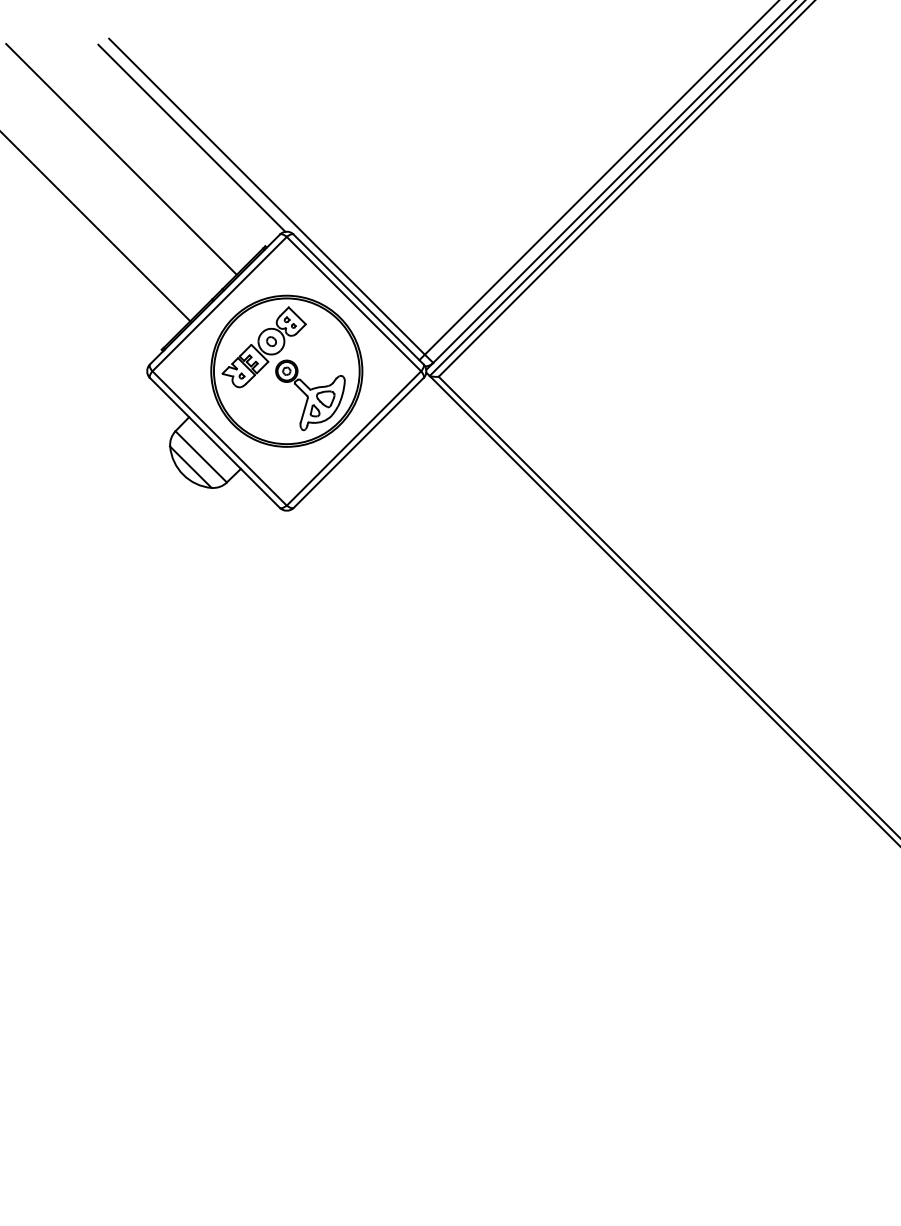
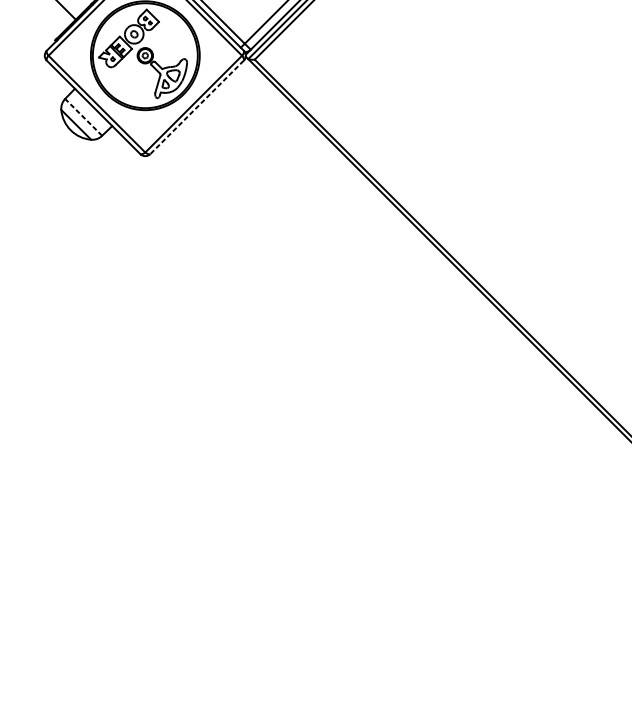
line: (358, 443) -> (196, 107), solid -> dashed
line: (200, 456) -> (83, 117), solid -> dashed

